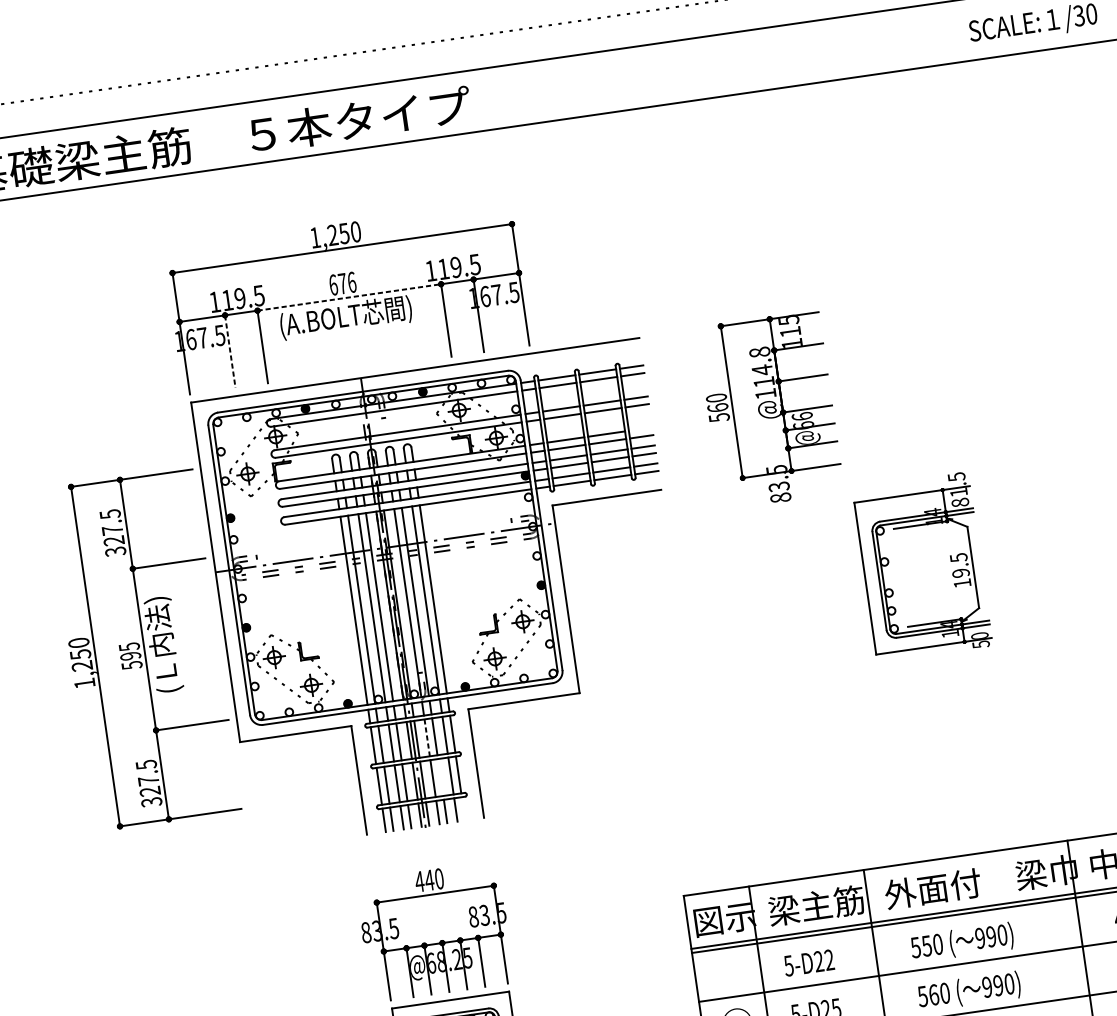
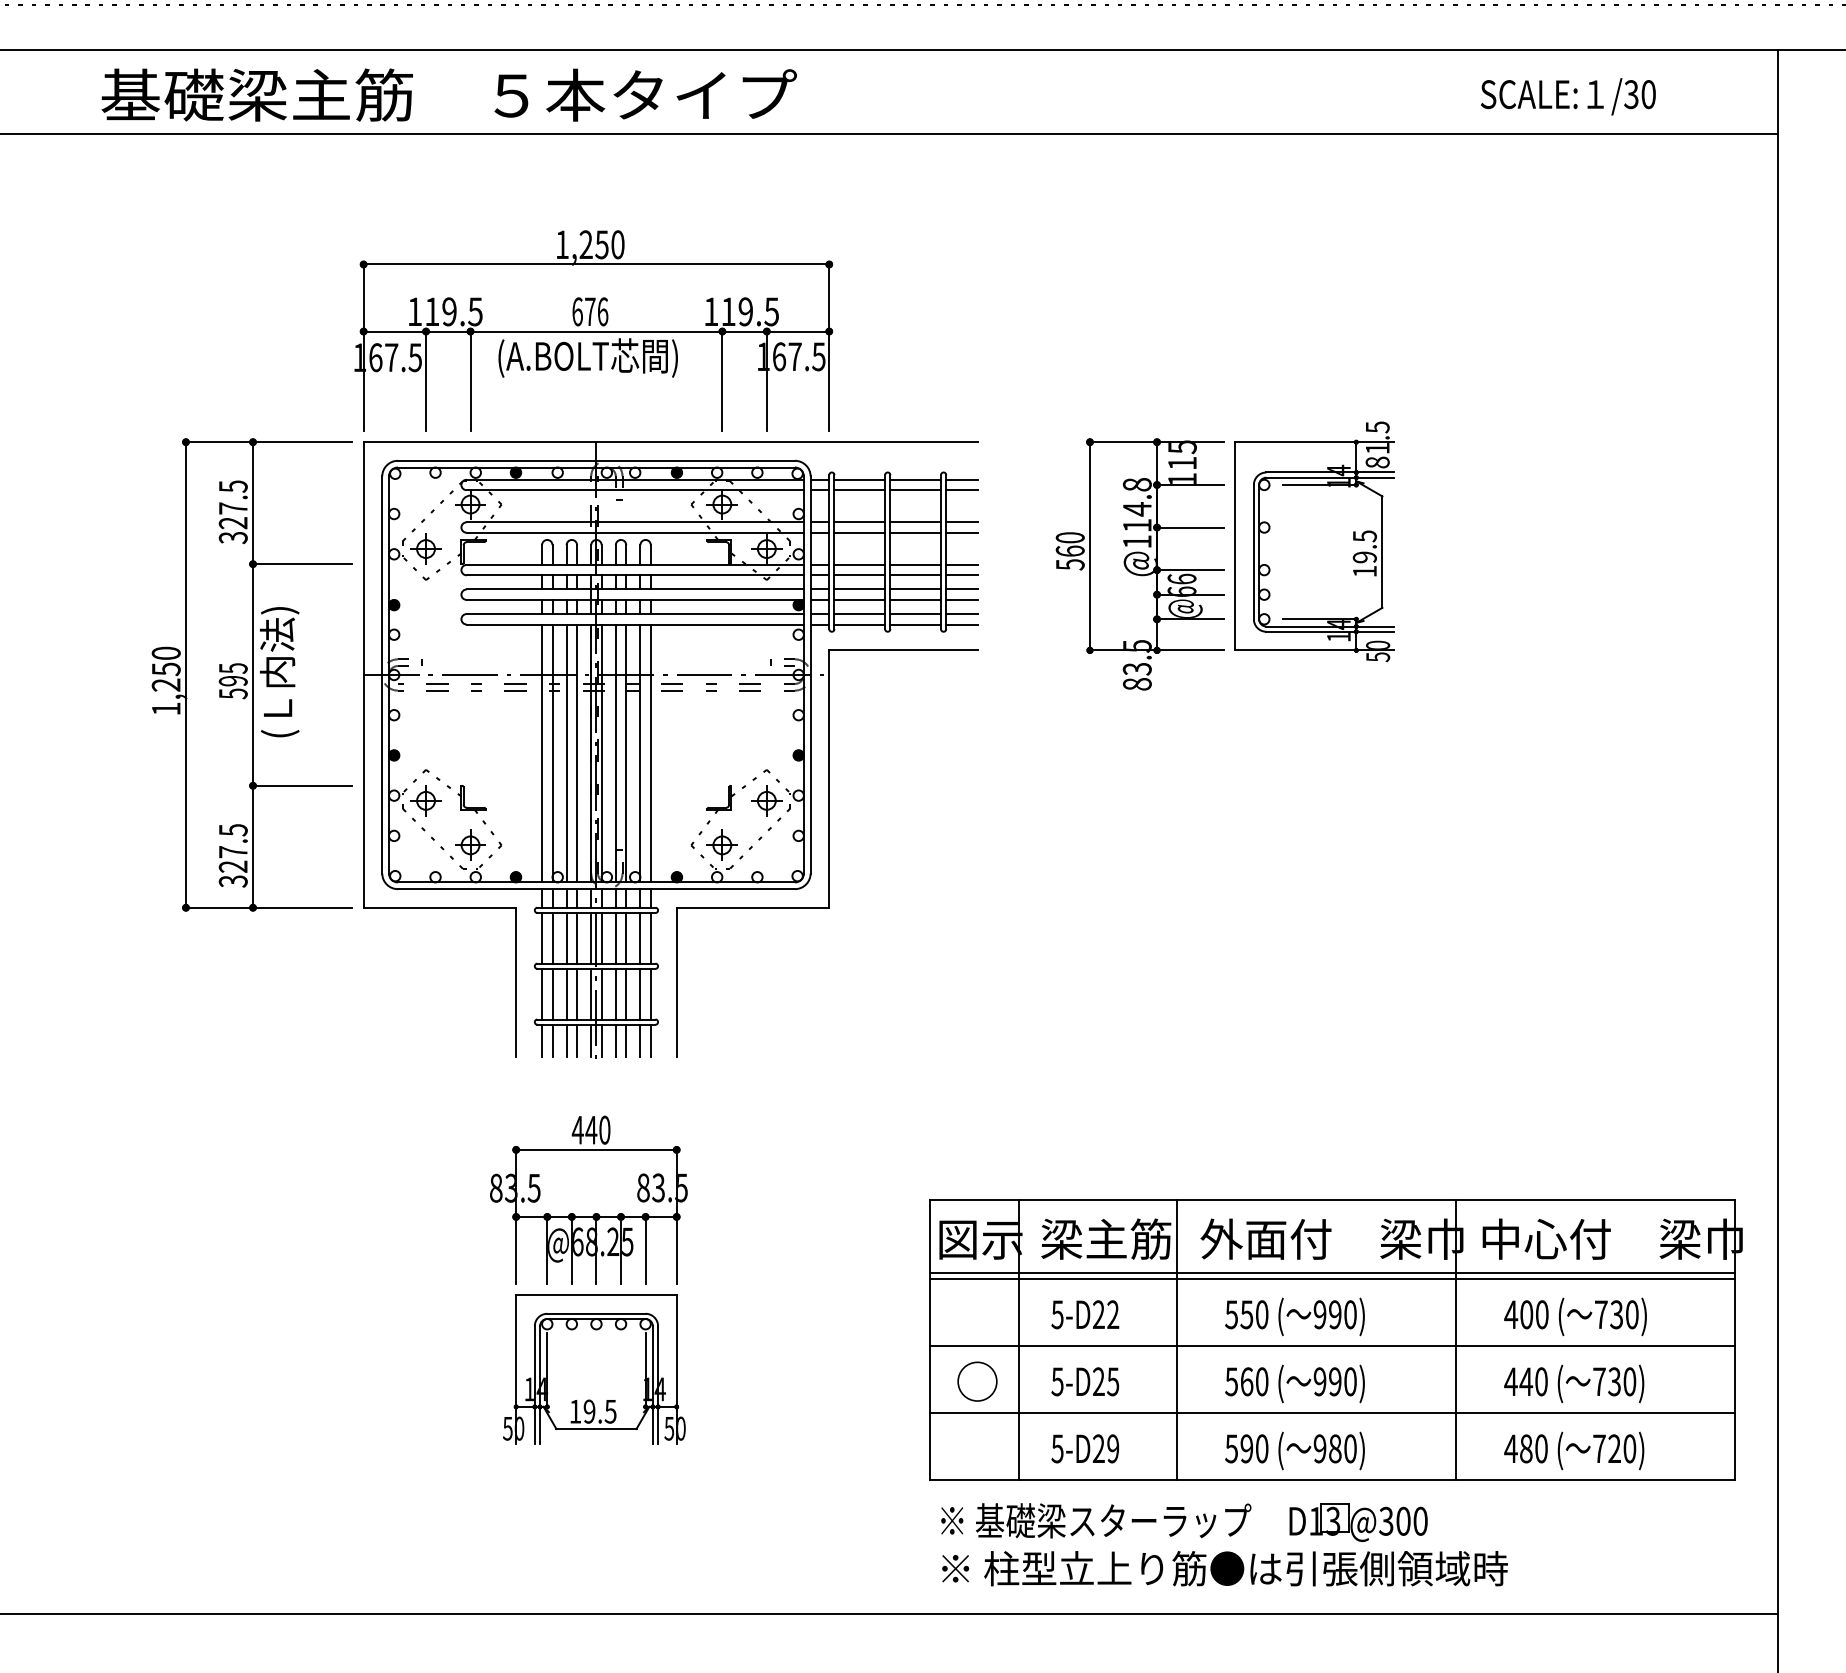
line: (349, 297) -> (596, 331), dashed -> solid
line: (230, 351) -> (426, 381), dashed -> solid
line: (640, 428) -> (962, 564), added
part: (922, 566) -> (1314, 541), moved
part: (143, 649) -> (251, 674), moved
line: (426, 738) -> (615, 938), dashed -> solid
line: (440, 776) -> (626, 993), added
line: (463, 808) -> (650, 1040), added

